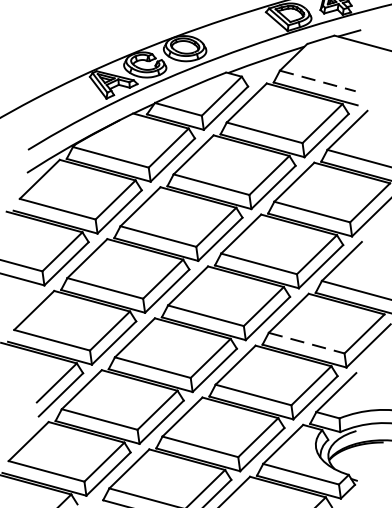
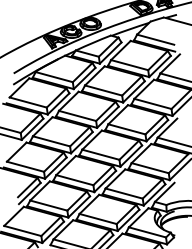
line: (319, 80) -> (156, 39), dashed -> solid
line: (307, 343) -> (150, 168), dashed -> solid

